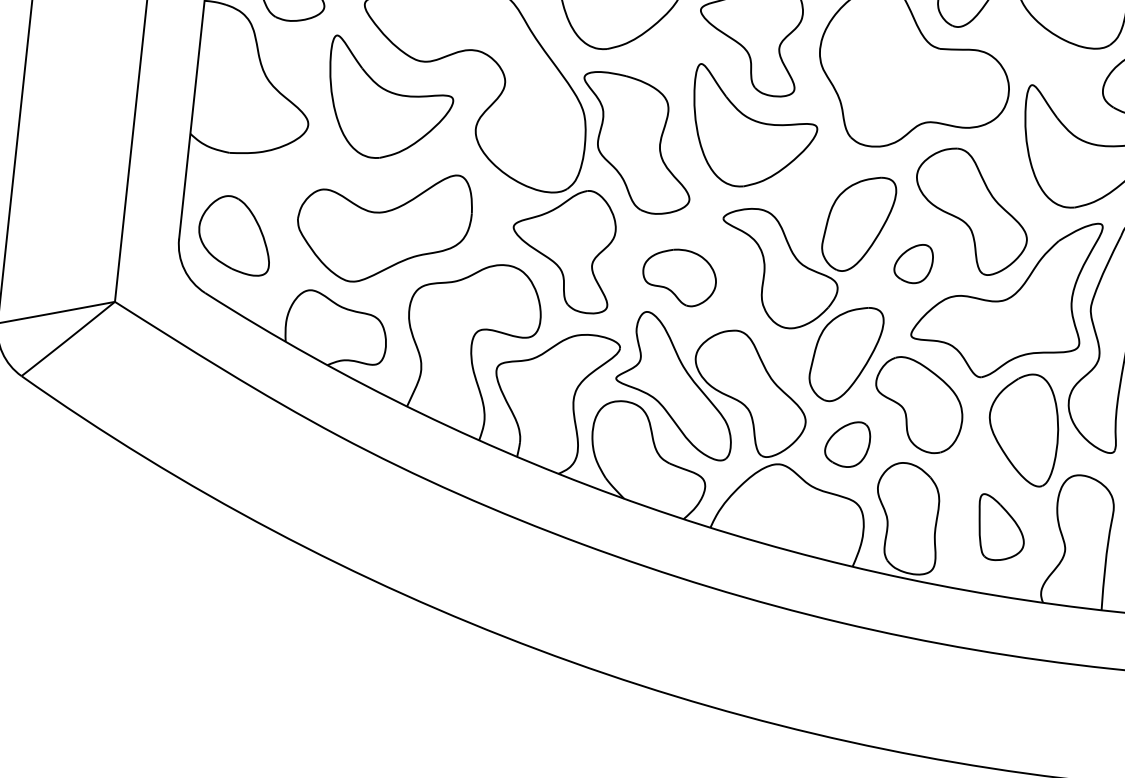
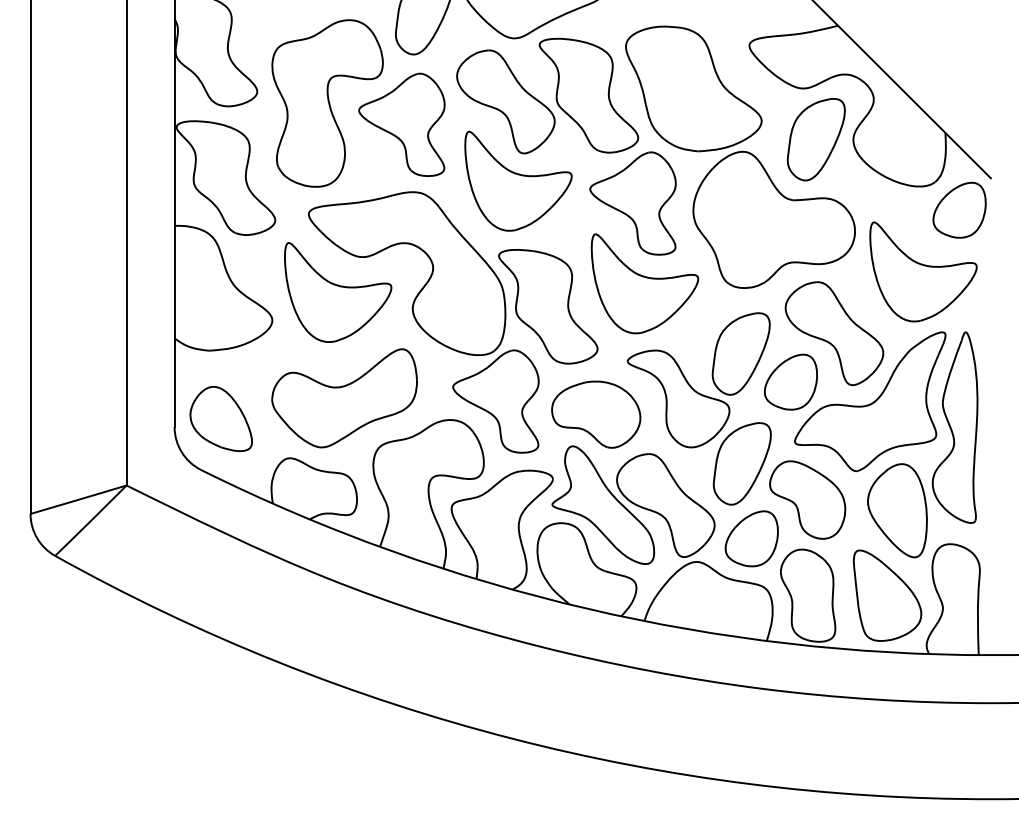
part: (913, 262) -> (790, 381), size x1.67
part: (679, 277) -> (596, 414), size x1.43
part: (847, 443) -> (751, 538), size x1.43
part: (1001, 528) -> (887, 595), size x1.67

